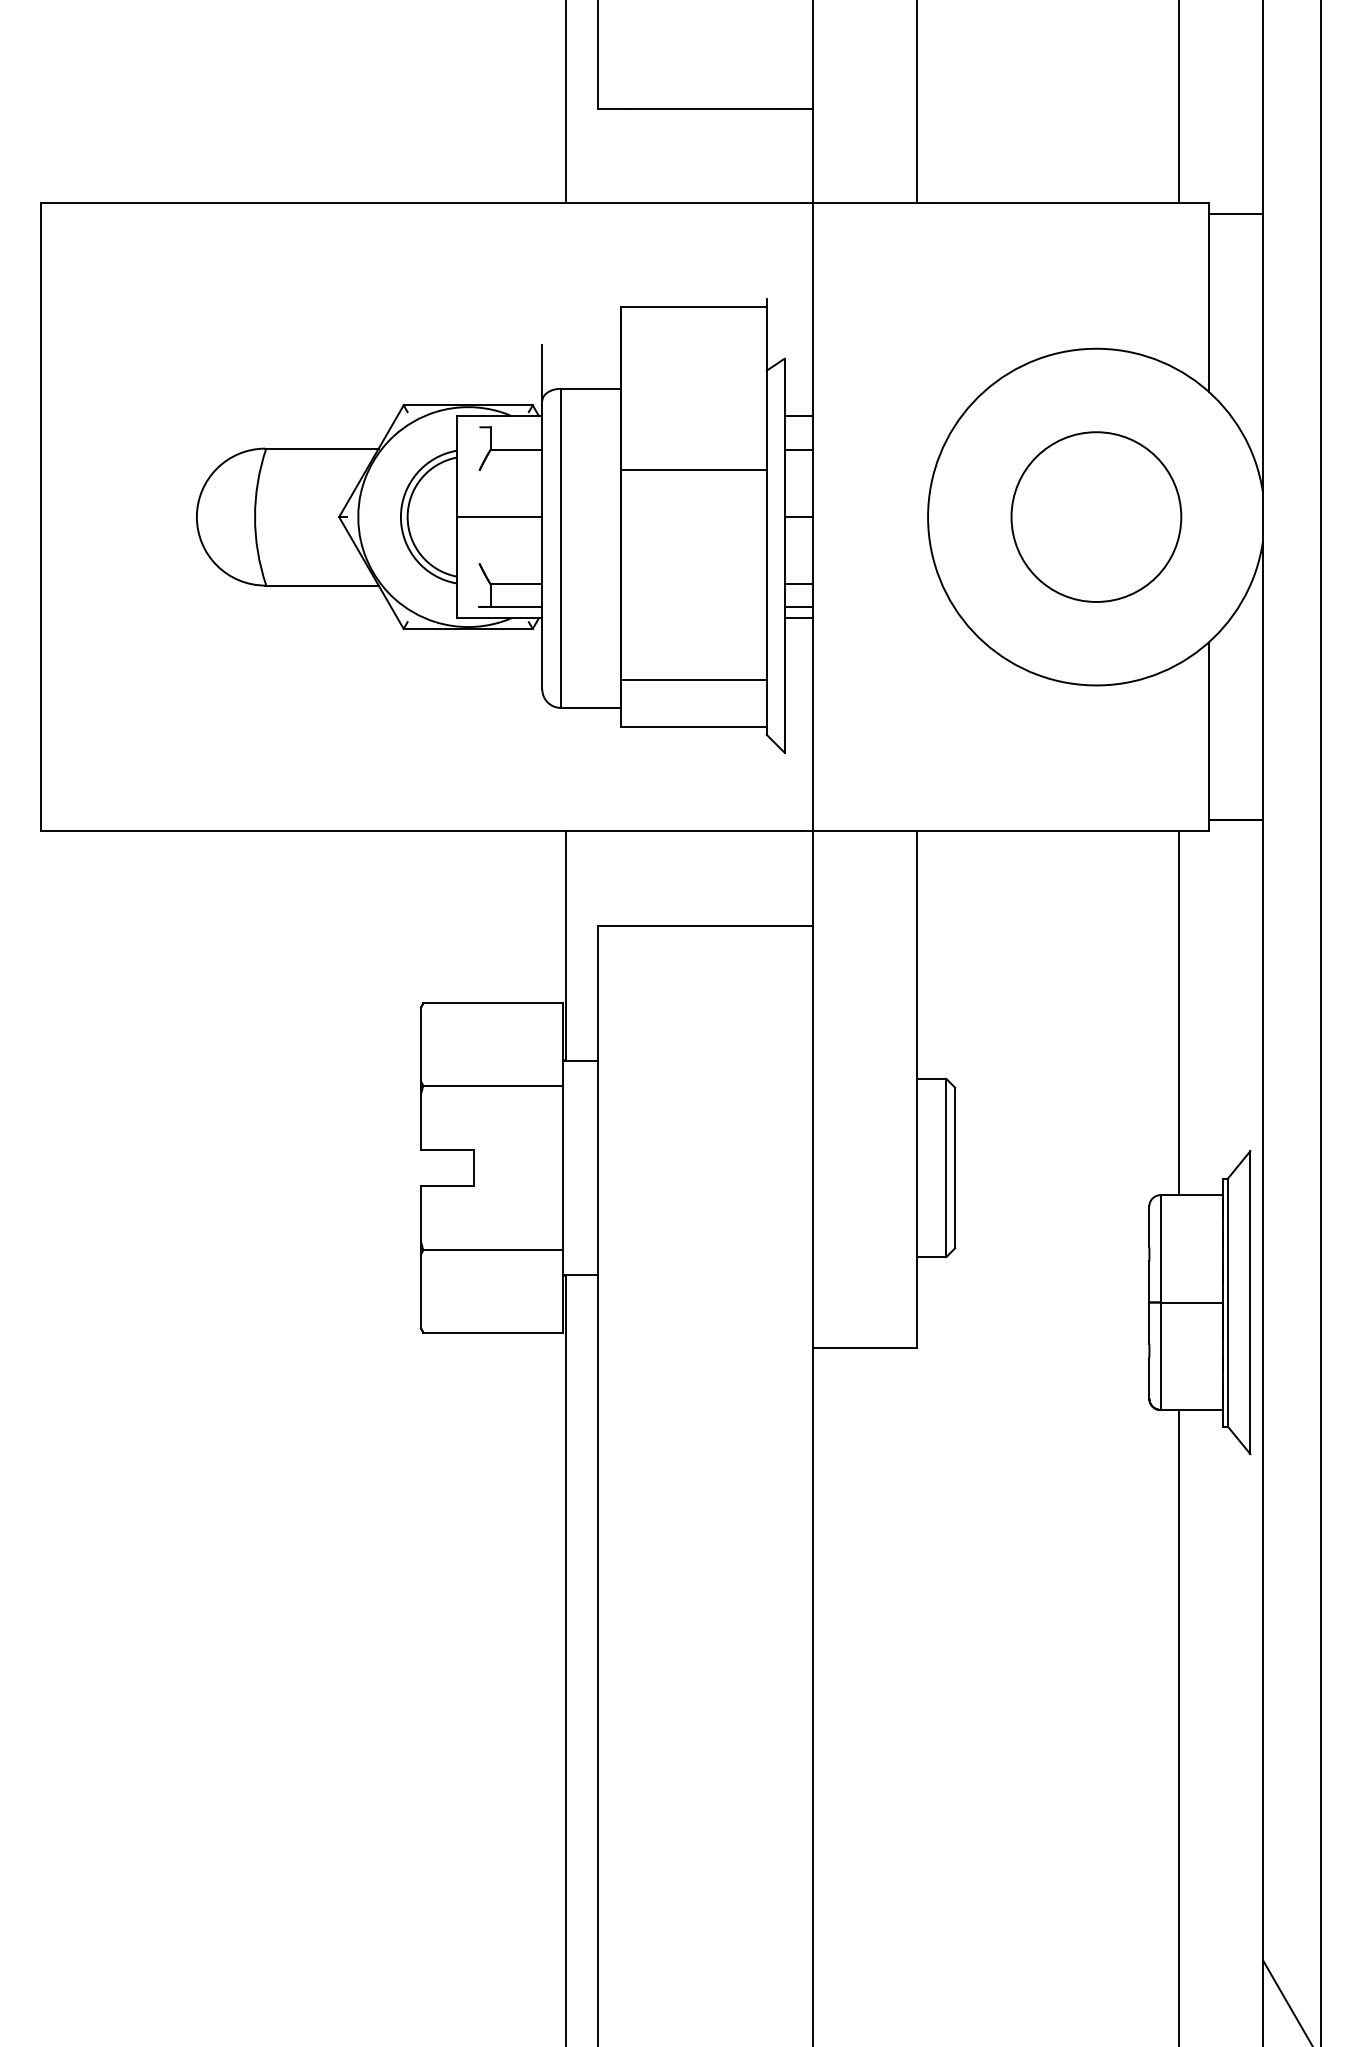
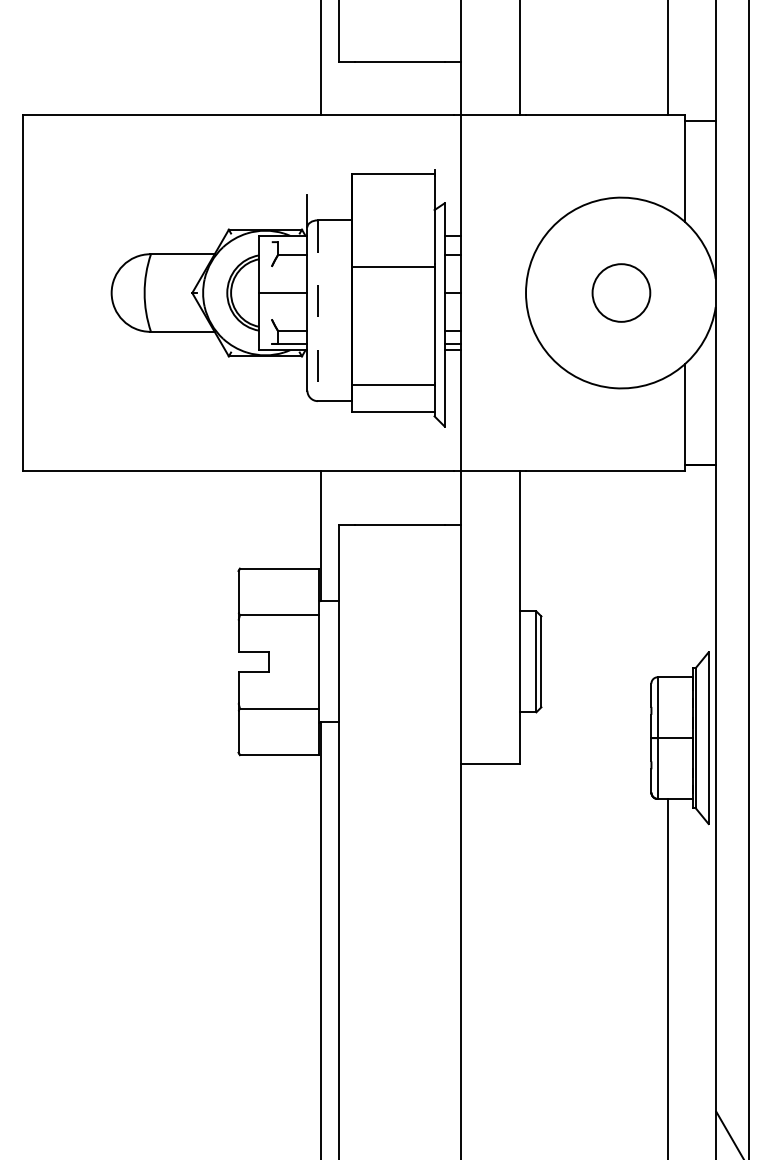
circle: (1096, 516) -> (621, 292), size x0.6
line: (560, 549) -> (317, 311), solid -> dashed
line: (1179, 1013) -> (668, 574), removed

